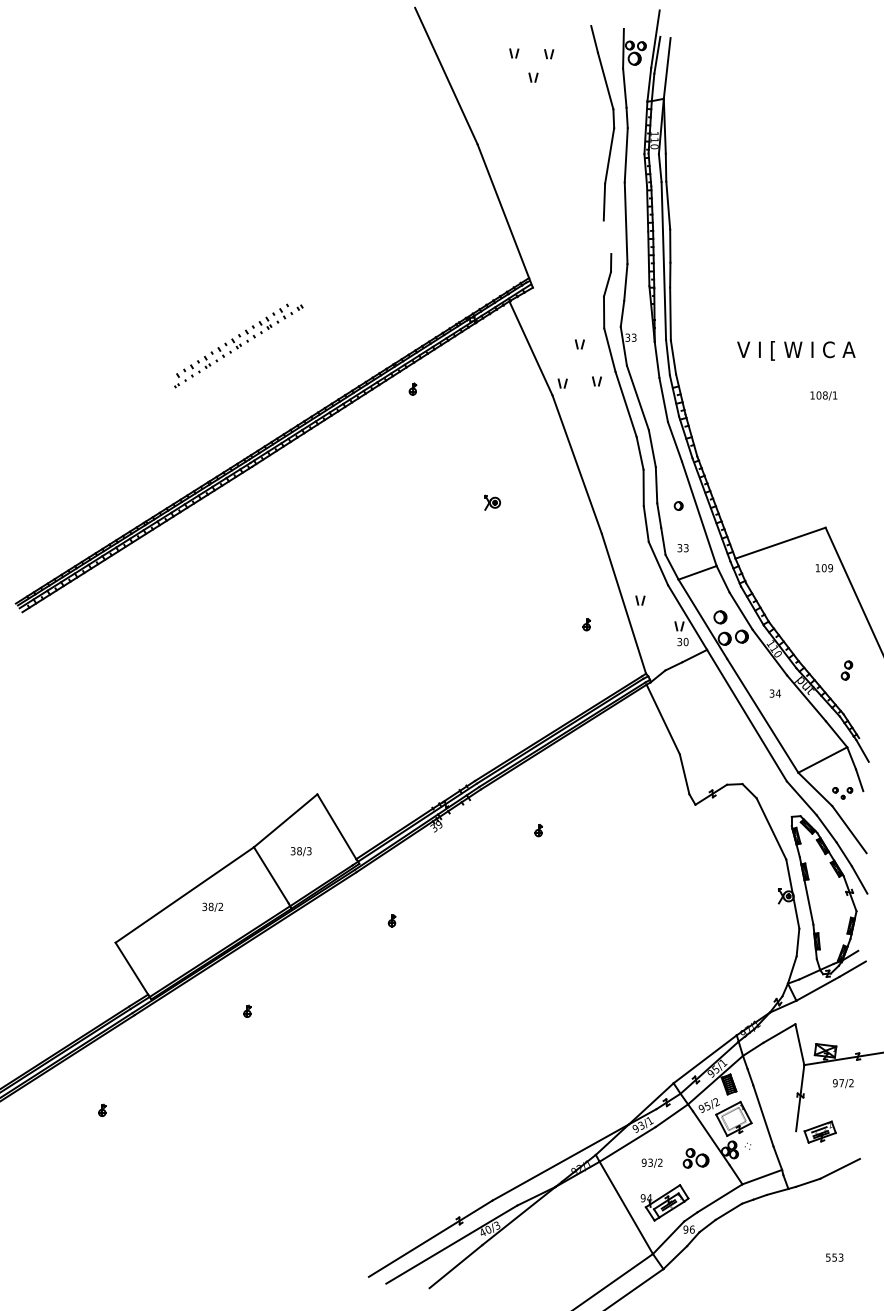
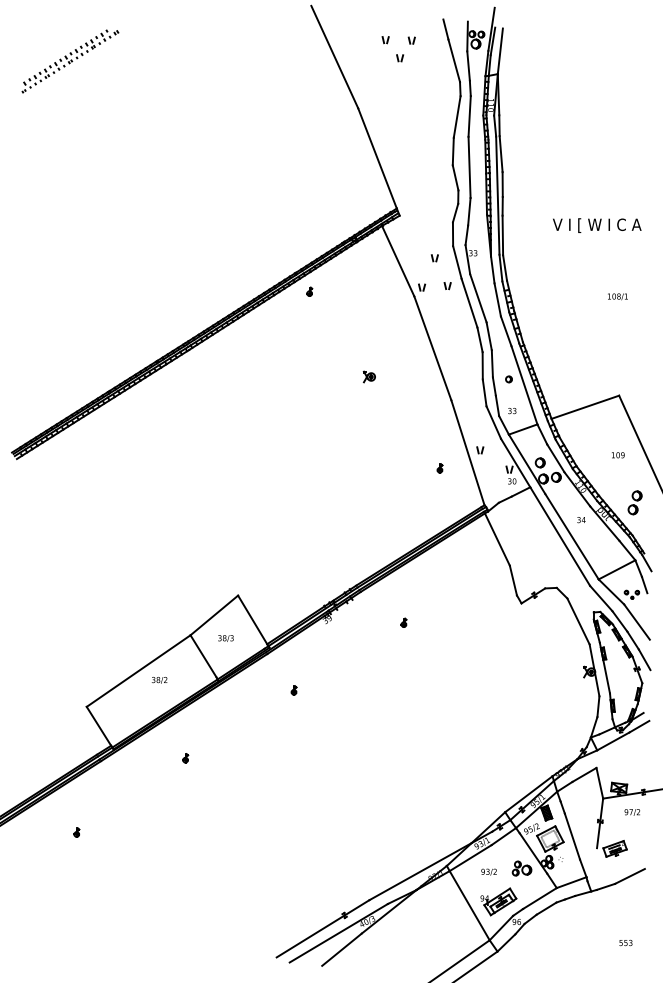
line: (607, 237) -> (455, 178), added
part: (238, 345) -> (70, 61), moved
text: (796, 350) -> (597, 225), moved
text: (824, 568) -> (618, 455), moved
part: (846, 670) -> (634, 502), size x1.67

